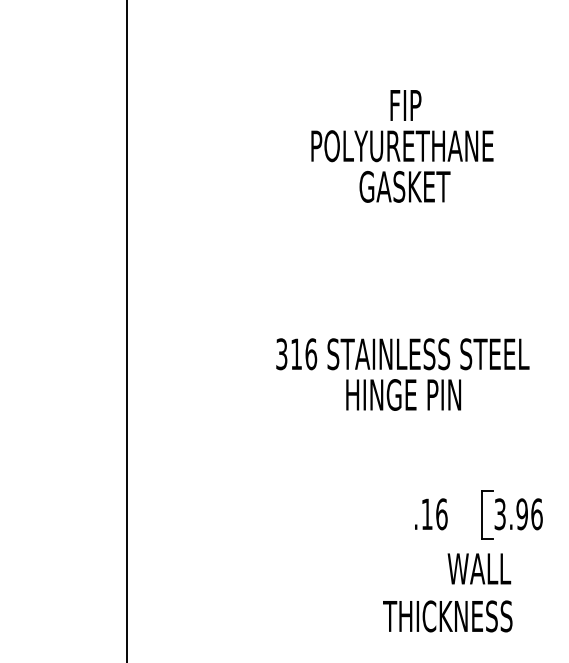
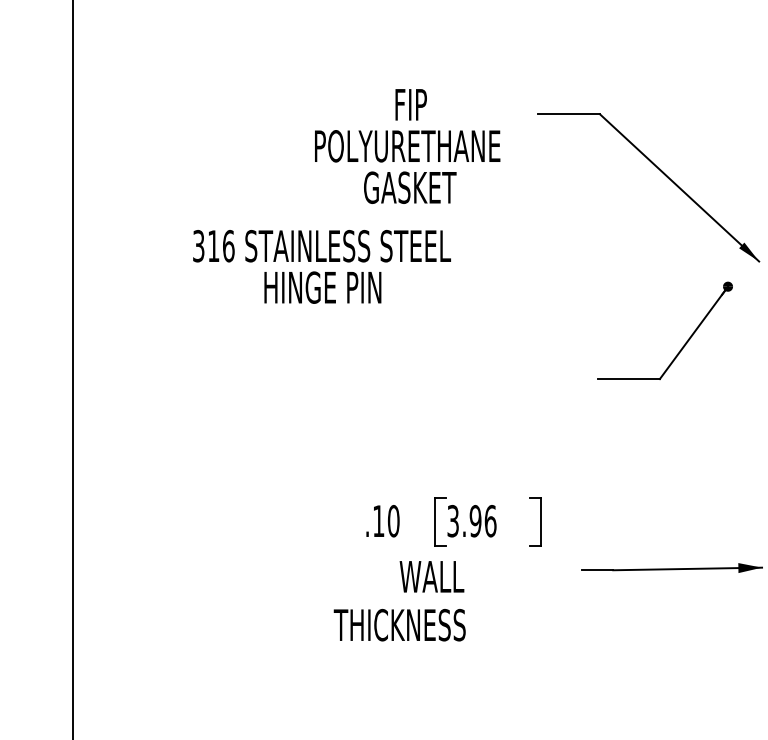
text: (402, 146) -> (407, 146), moved
text: (402, 374) -> (321, 266), moved
text: (441, 514) -> (393, 521), .16 -> .10

